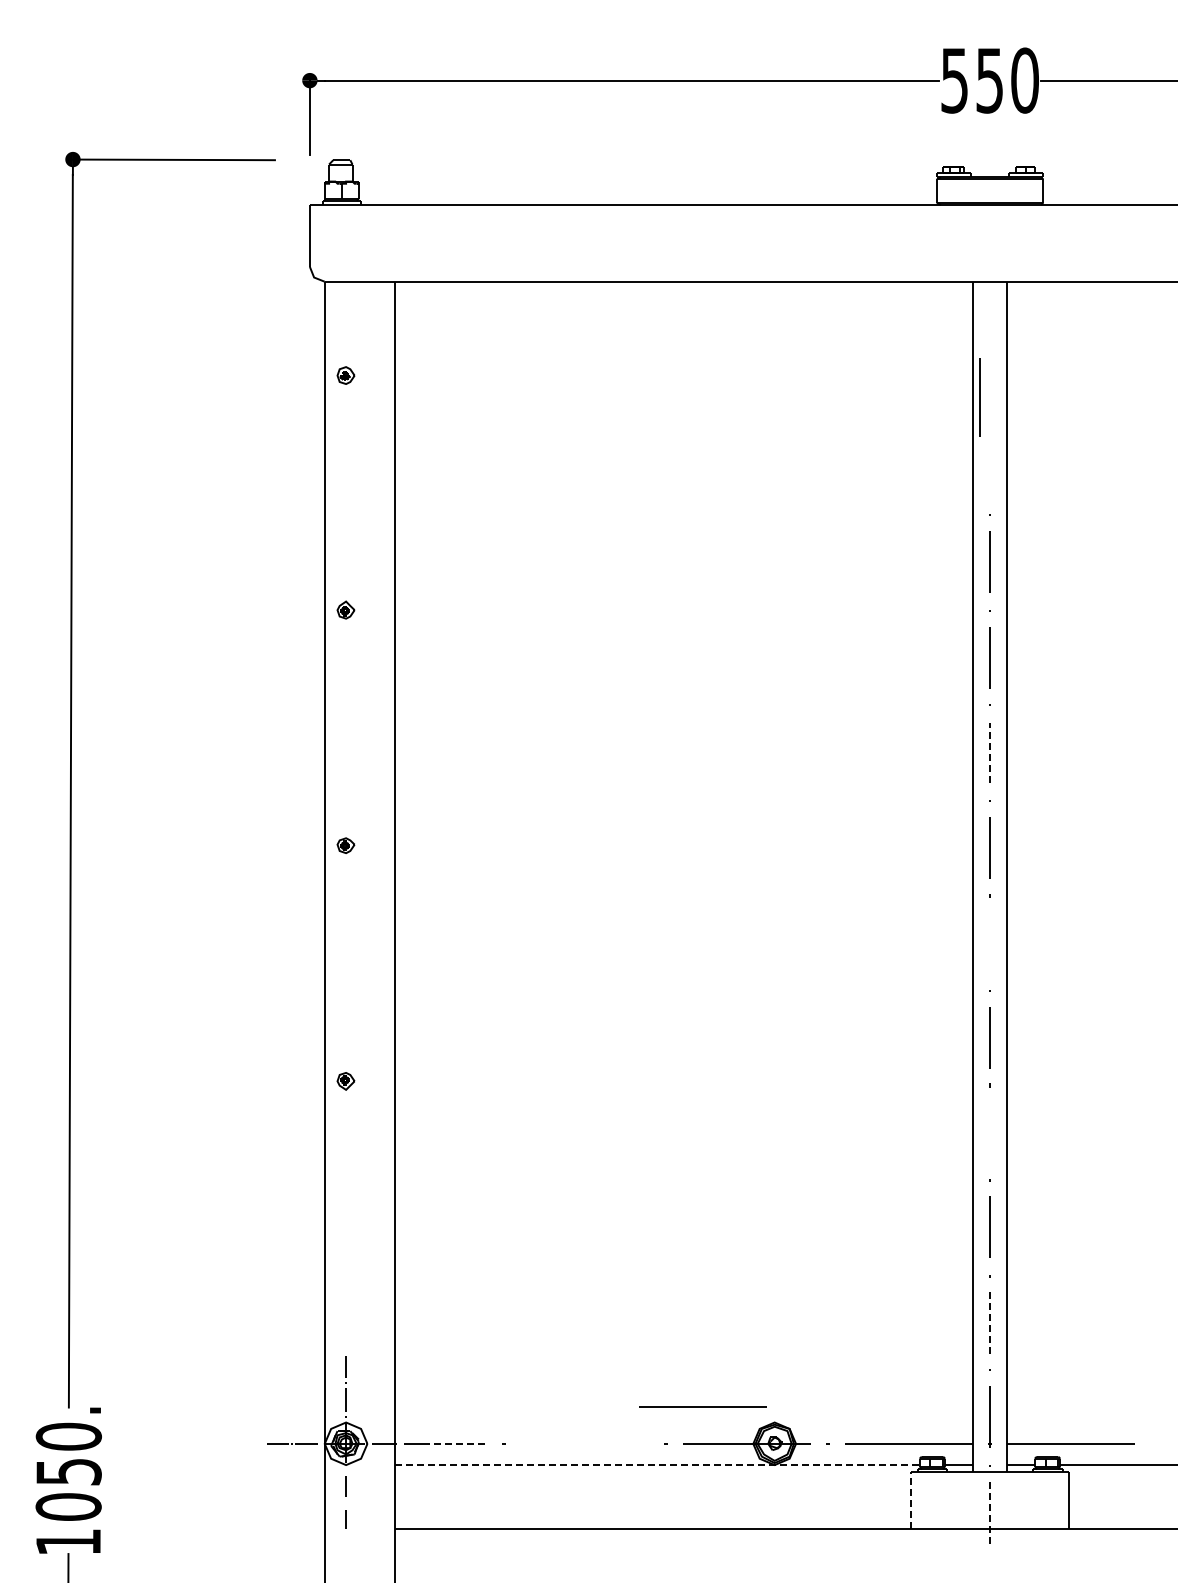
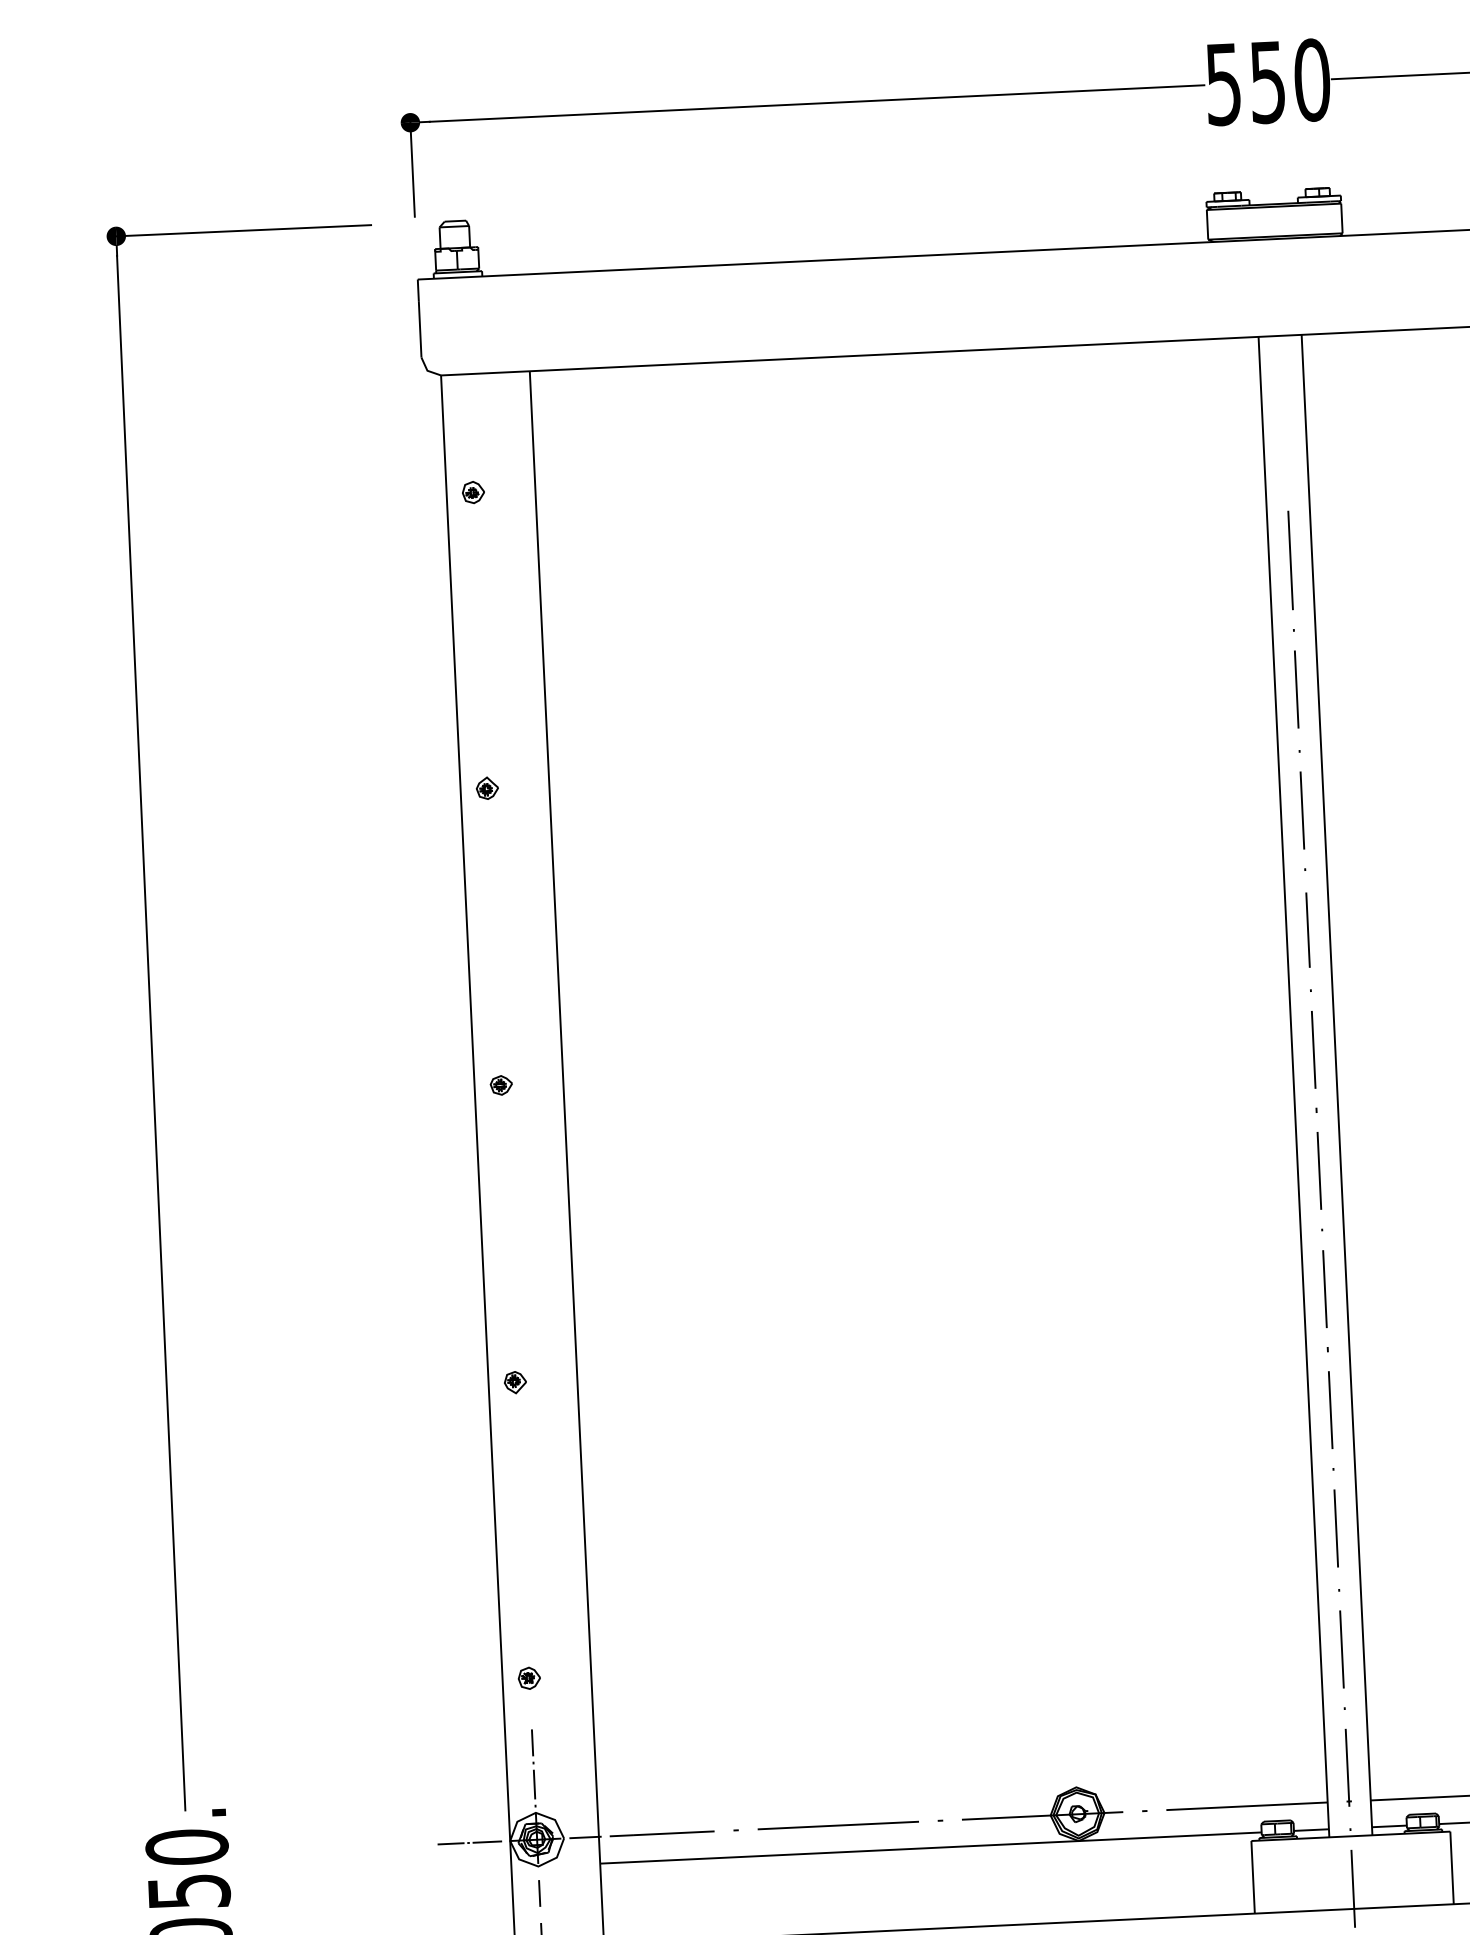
line: (979, 397) -> (1289, 560), moved
line: (989, 752) -> (1307, 929), dashed -> solid
line: (989, 943) -> (1318, 1170), added
line: (989, 1133) -> (1330, 1410), added
part: (345, 1315) -> (528, 1677), added
line: (989, 1323) -> (1341, 1649), dashed -> solid
line: (702, 1406) -> (837, 1825), moved
line: (454, 1443) -> (673, 1832), dashed -> solid
line: (657, 1465) -> (931, 1848), dashed -> solid
line: (911, 1500) -> (1253, 1877), dashed -> solid
line: (989, 1513) -> (1352, 1889), dashed -> solid

